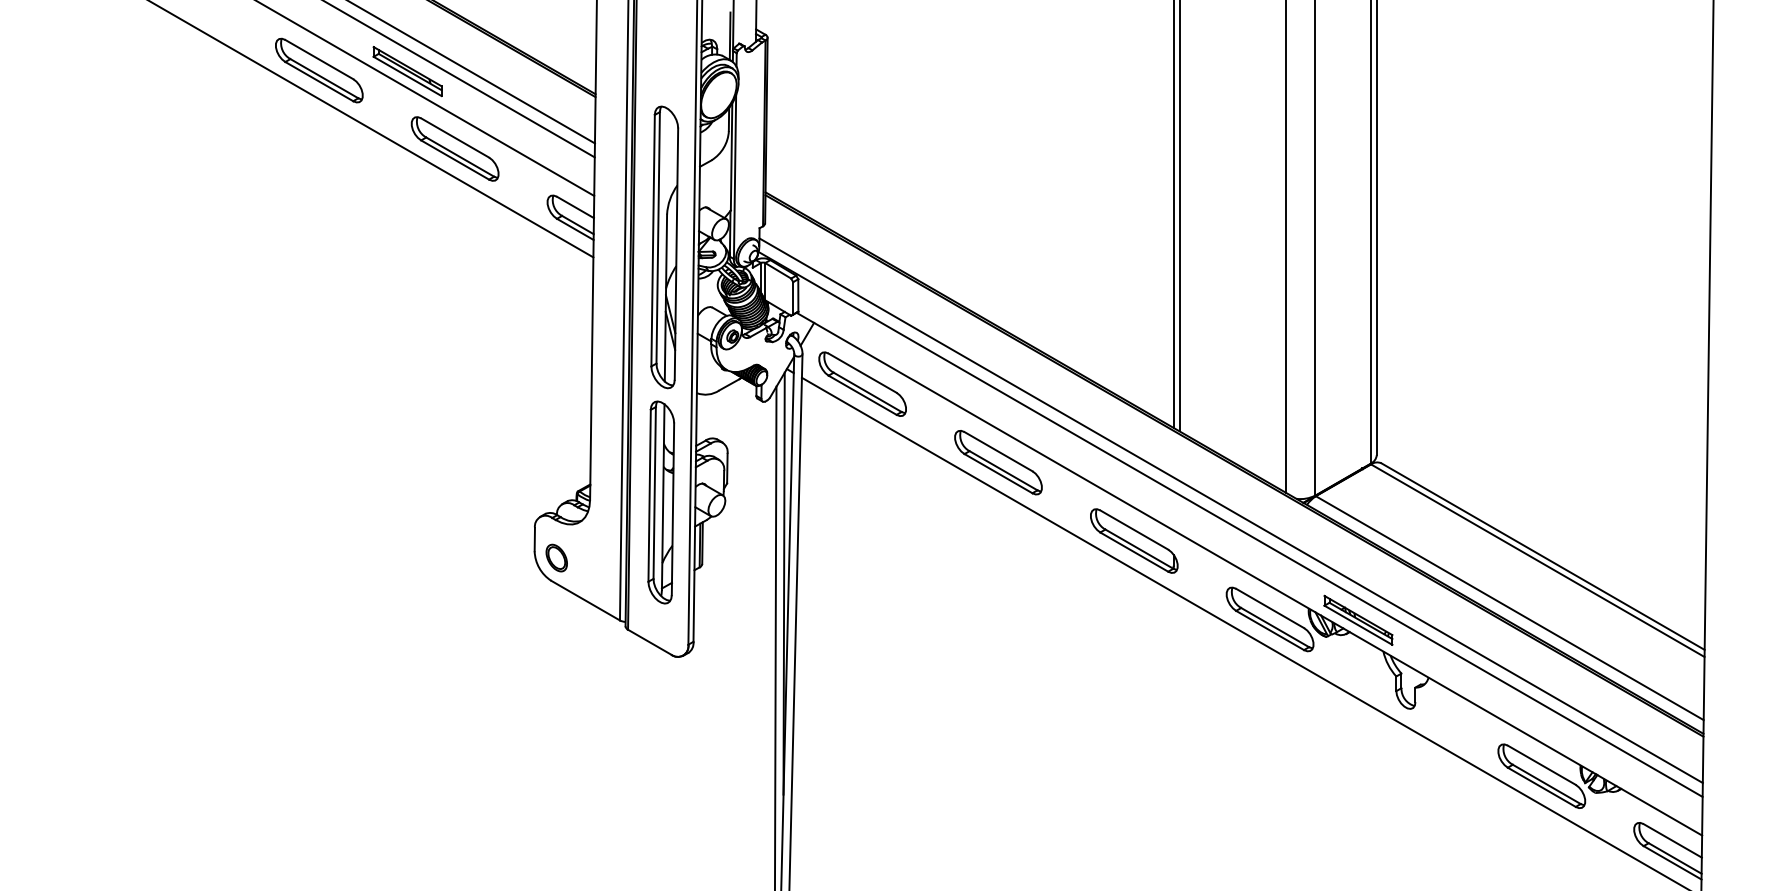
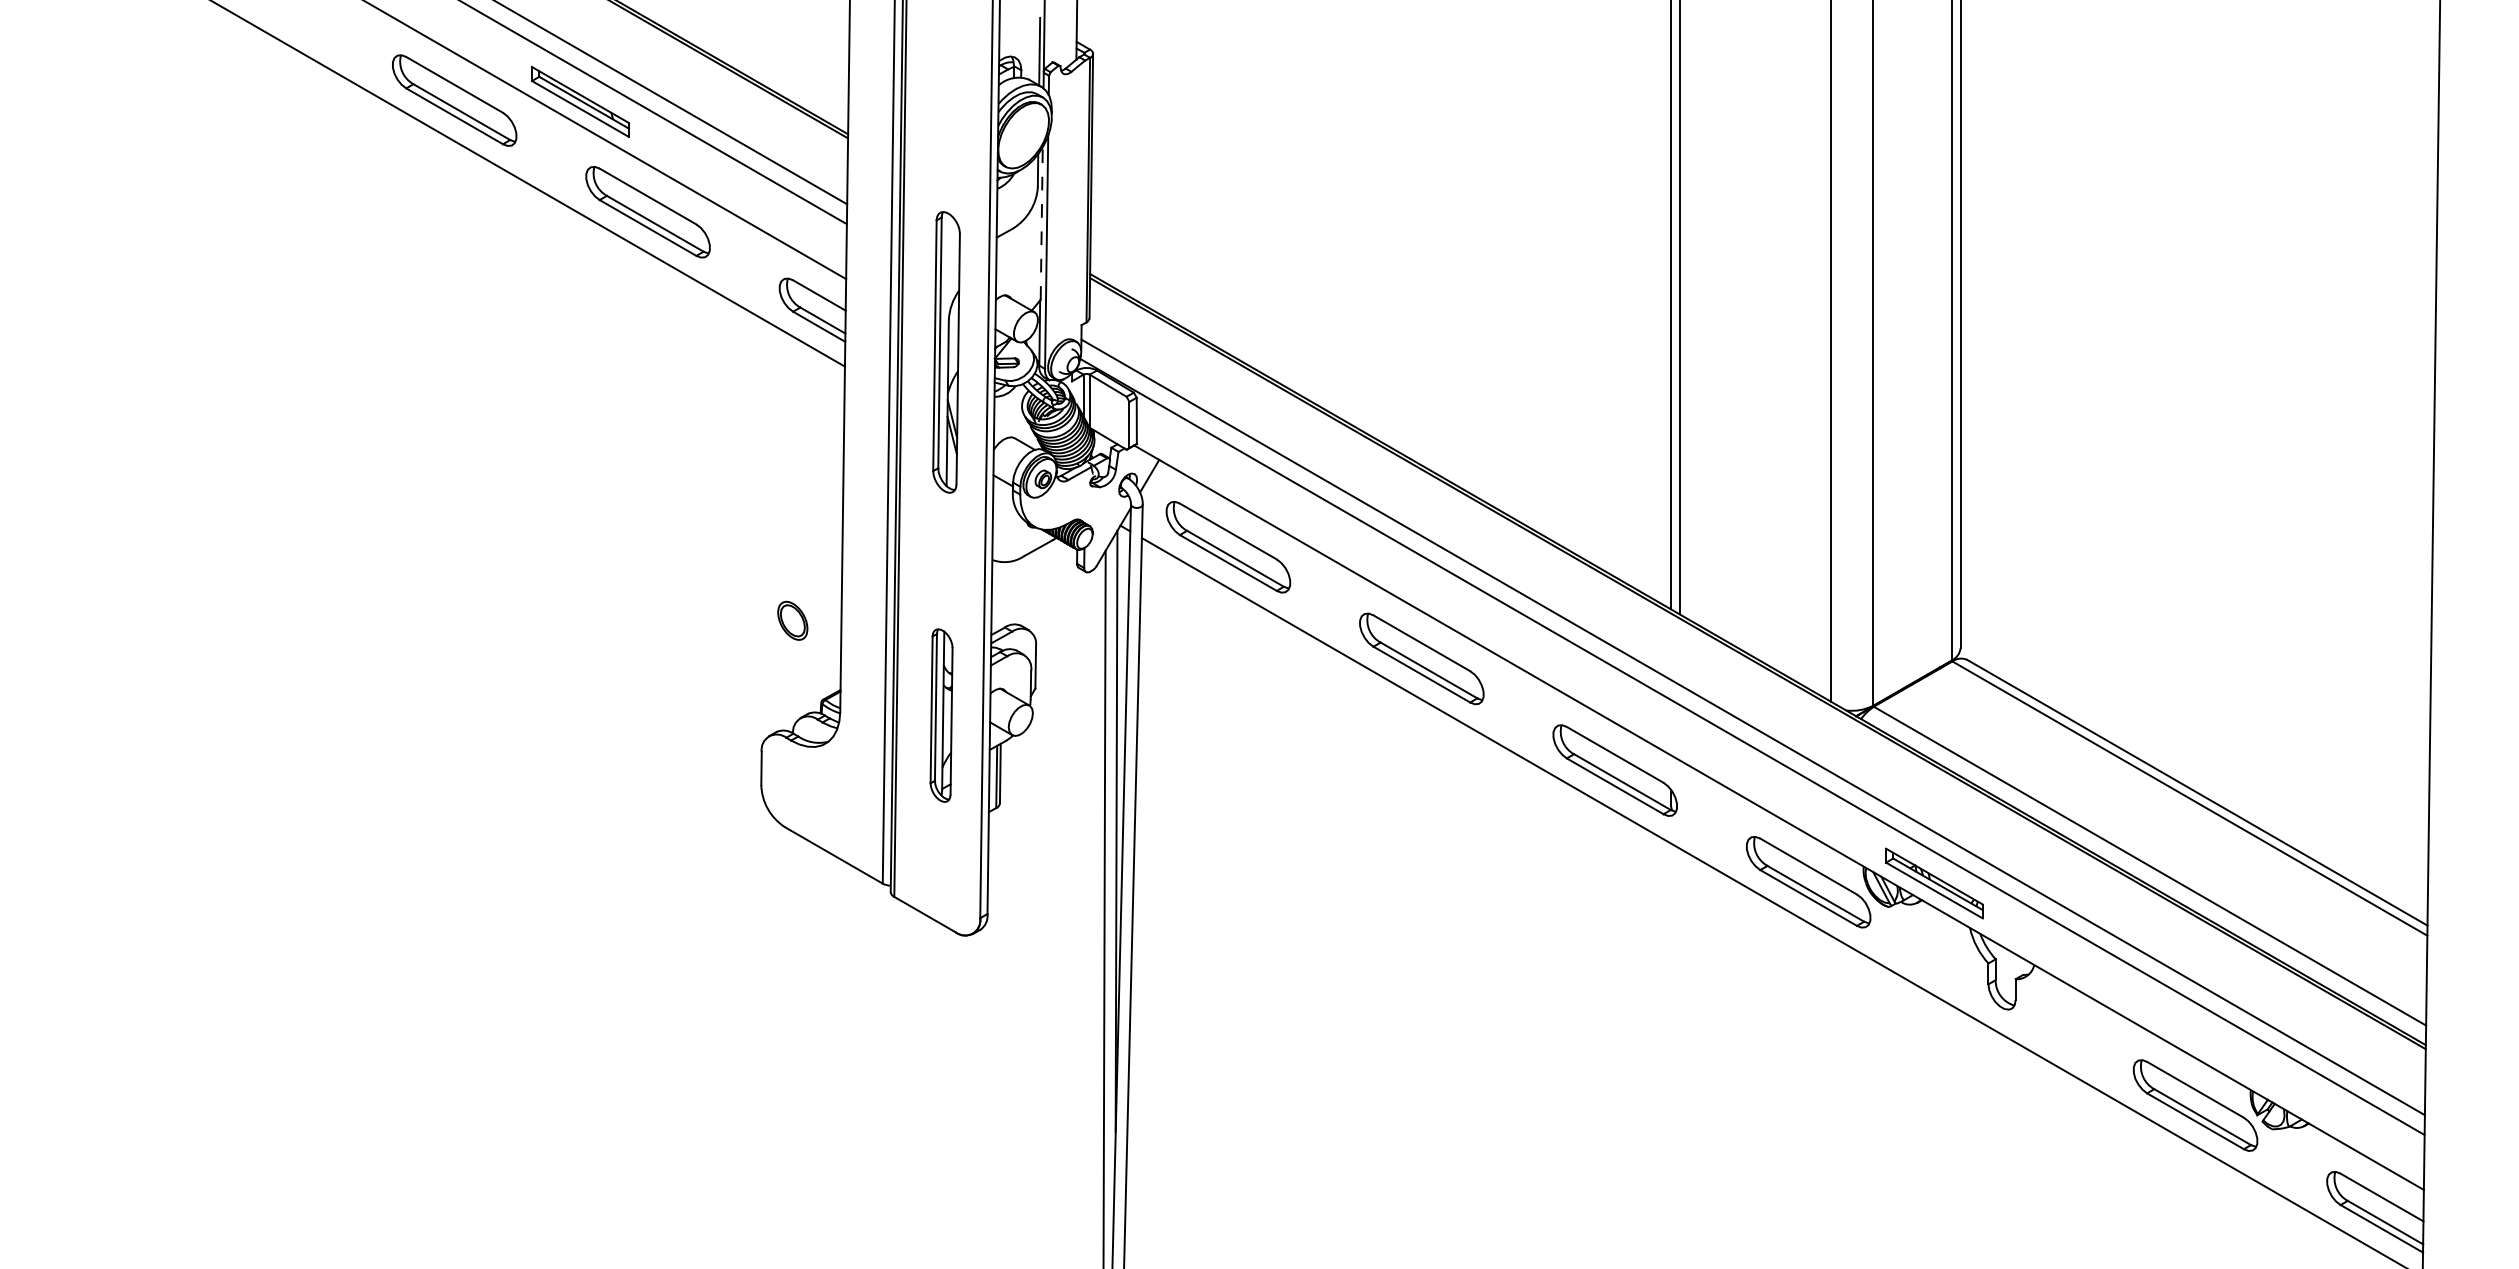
line: (731, 156) -> (1041, 223), solid -> dashed
part: (664, 247) -> (946, 352), size x0.7
part: (661, 502) -> (941, 715), size x0.6
part: (556, 557) -> (792, 620), moved

